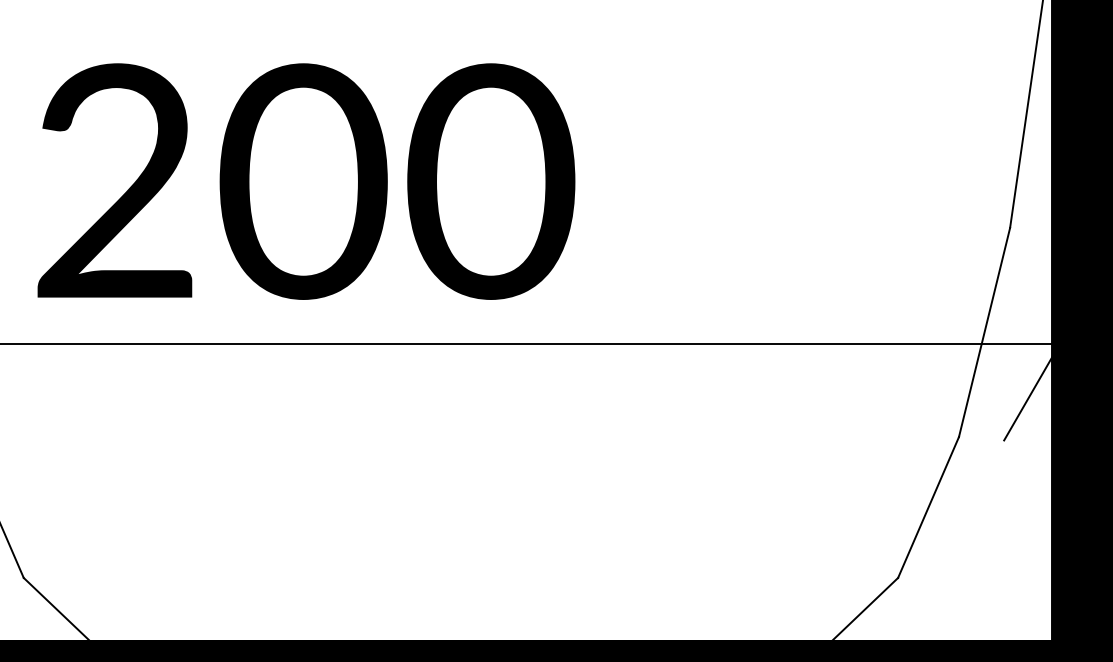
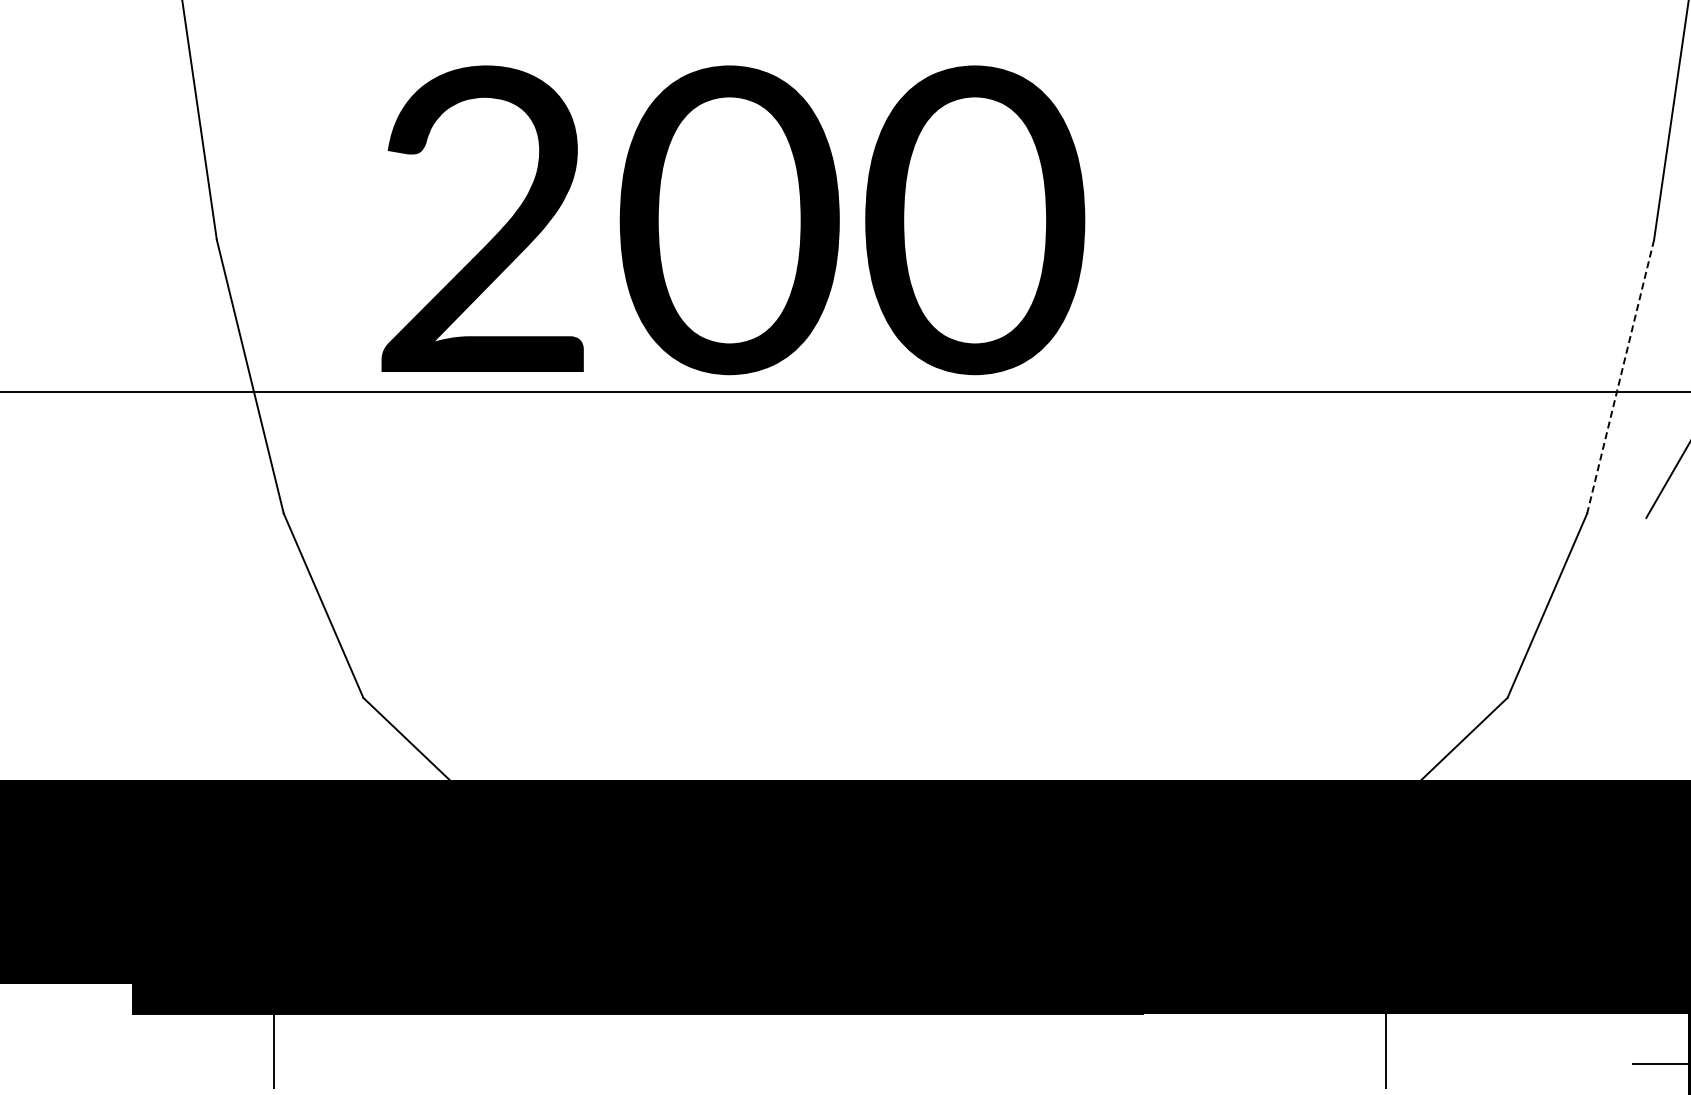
text: (306, 181) -> (733, 220), moved
line: (984, 332) -> (1620, 376), solid -> dashed

